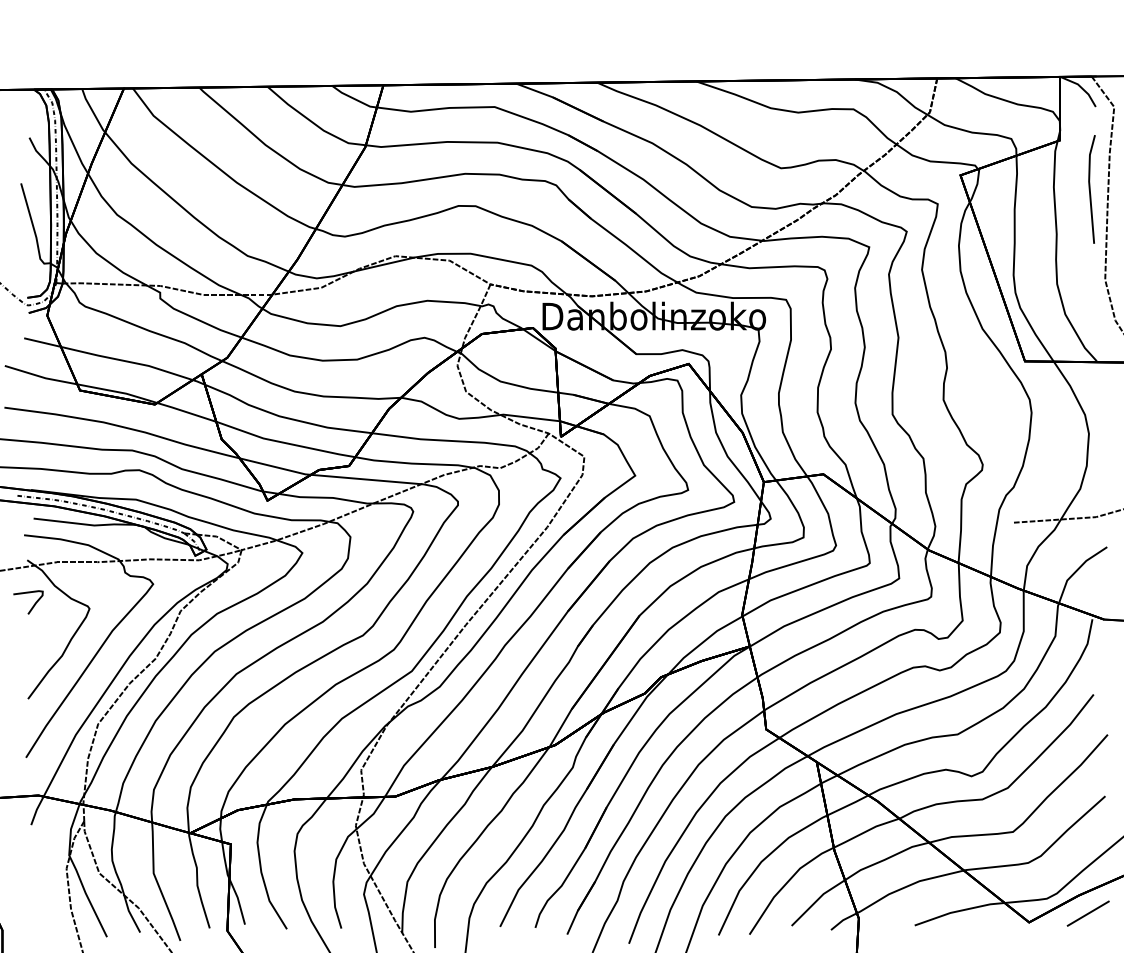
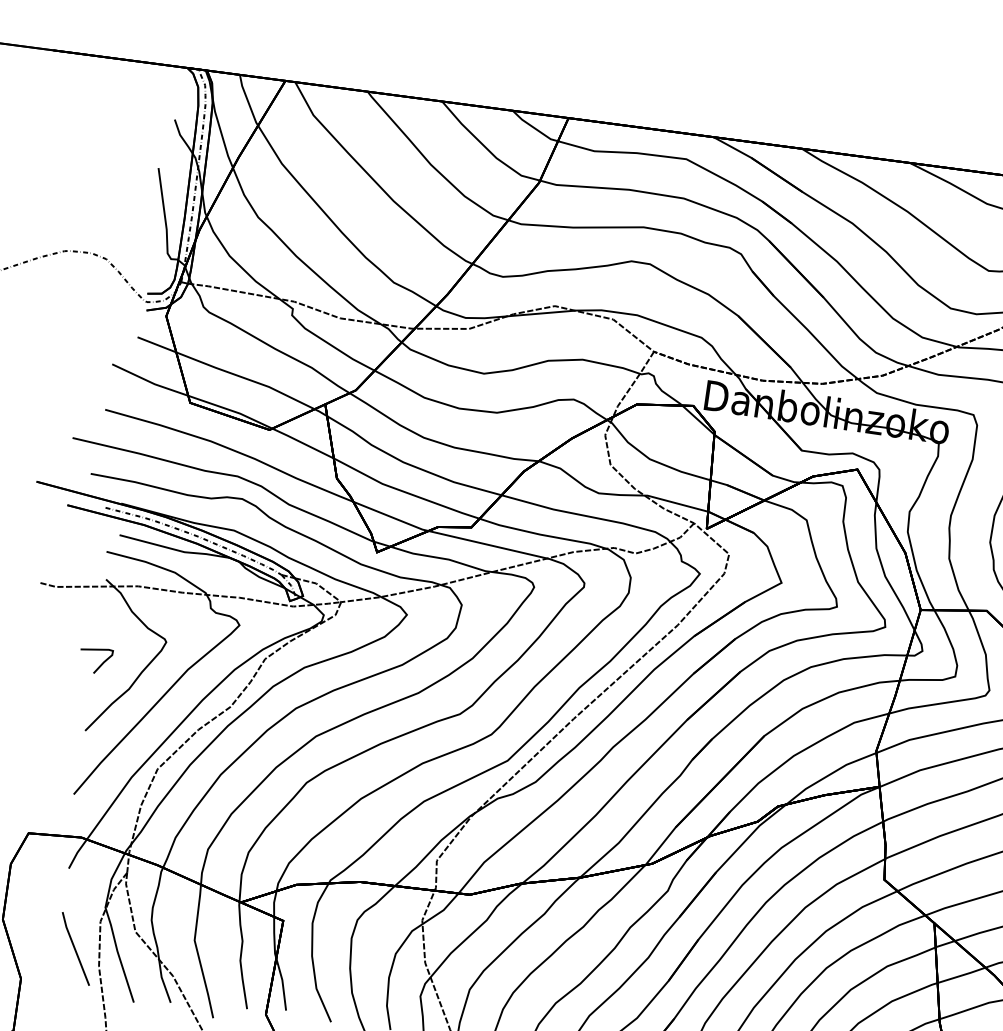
curve: (33, 604) -> (100, 663), moved
line: (47, 896) -> (75, 948), added

